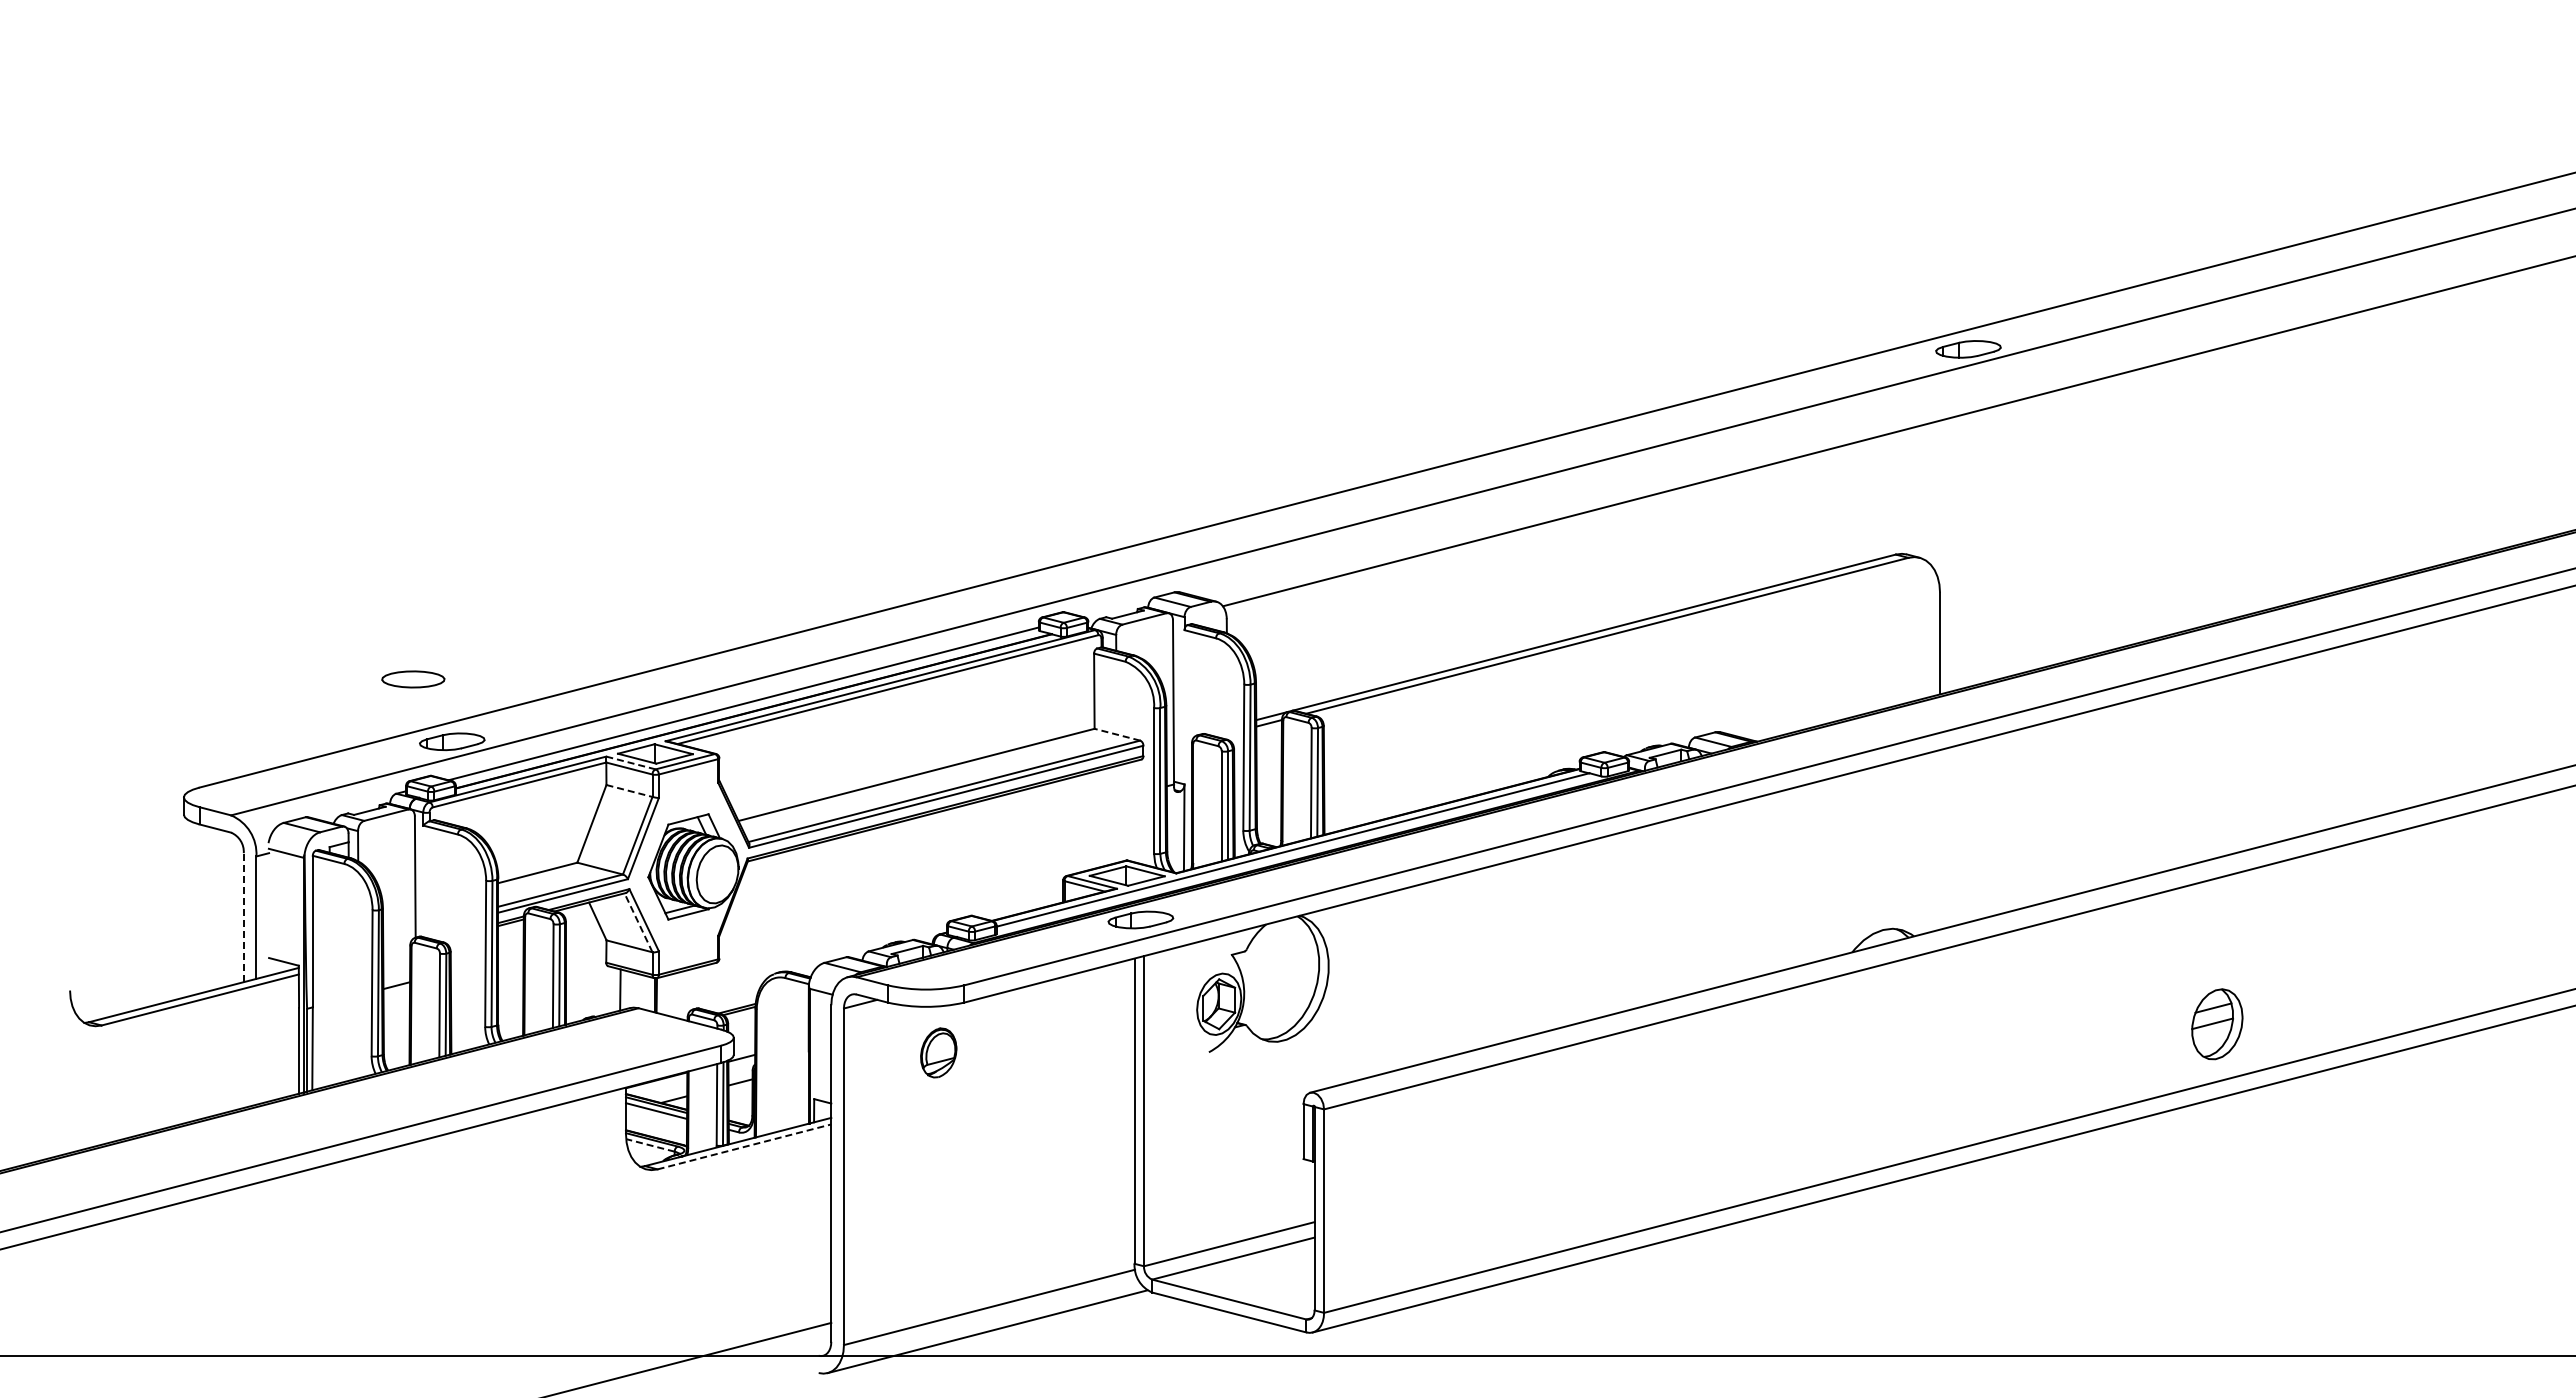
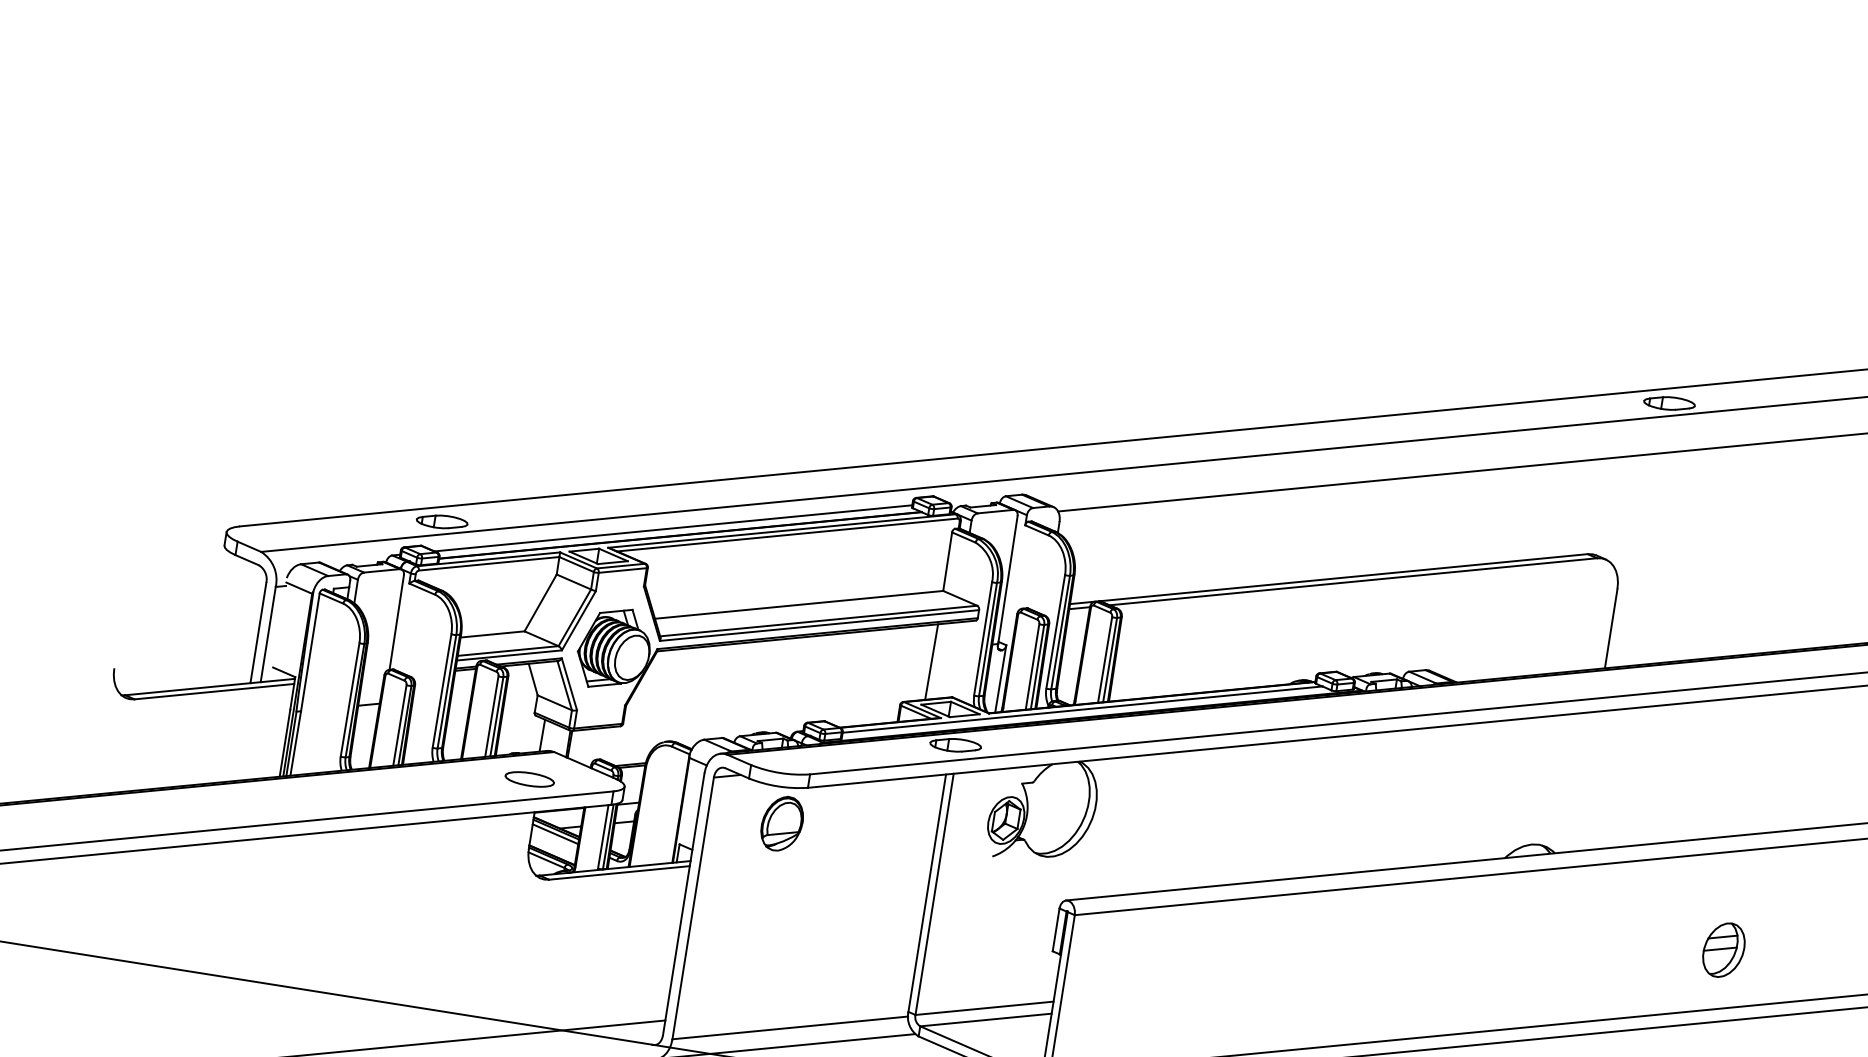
part: (413, 679) -> (529, 779), moved
line: (1117, 734) -> (960, 598), dashed -> solid
line: (631, 763) -> (578, 560), dashed -> solid
line: (629, 790) -> (573, 581), dashed -> solid
line: (1093, 820) -> (931, 662), added
line: (243, 917) -> (258, 632), dashed -> solid
line: (638, 922) -> (564, 685), dashed -> solid
part: (2217, 1024) -> (1724, 950), moved
part: (938, 1052) -> (782, 823), size x1.43
line: (649, 1145) -> (545, 860), dashed -> solid
line: (744, 1146) -> (619, 872), dashed -> solid

